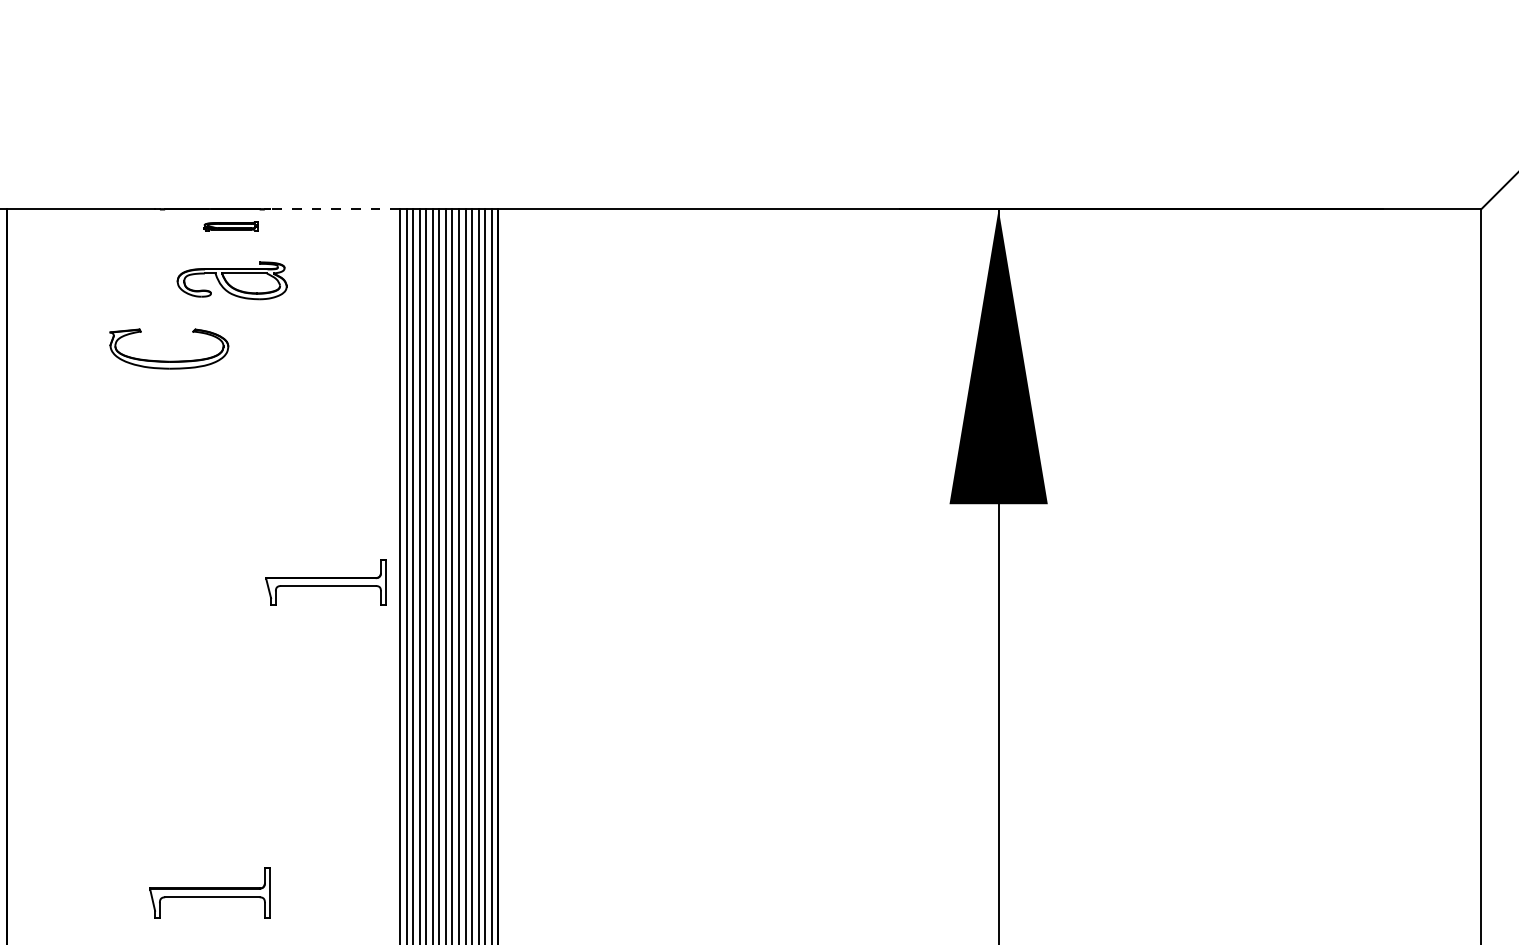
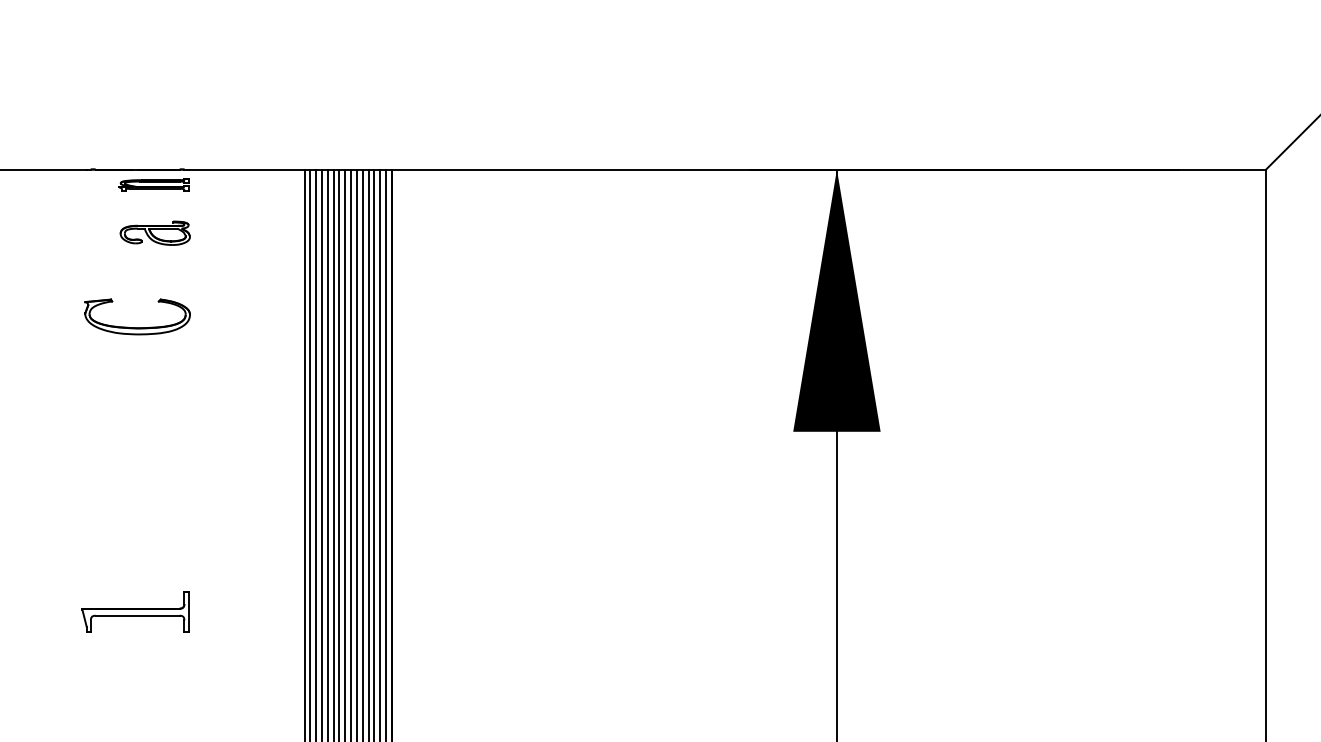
line: (334, 209) -> (246, 169), dashed -> solid
part: (230, 226) -> (153, 184), size x1.43
part: (232, 281) -> (155, 233), size x0.71
part: (169, 360) -> (137, 327), moved
part: (325, 582) -> (135, 612), moved

